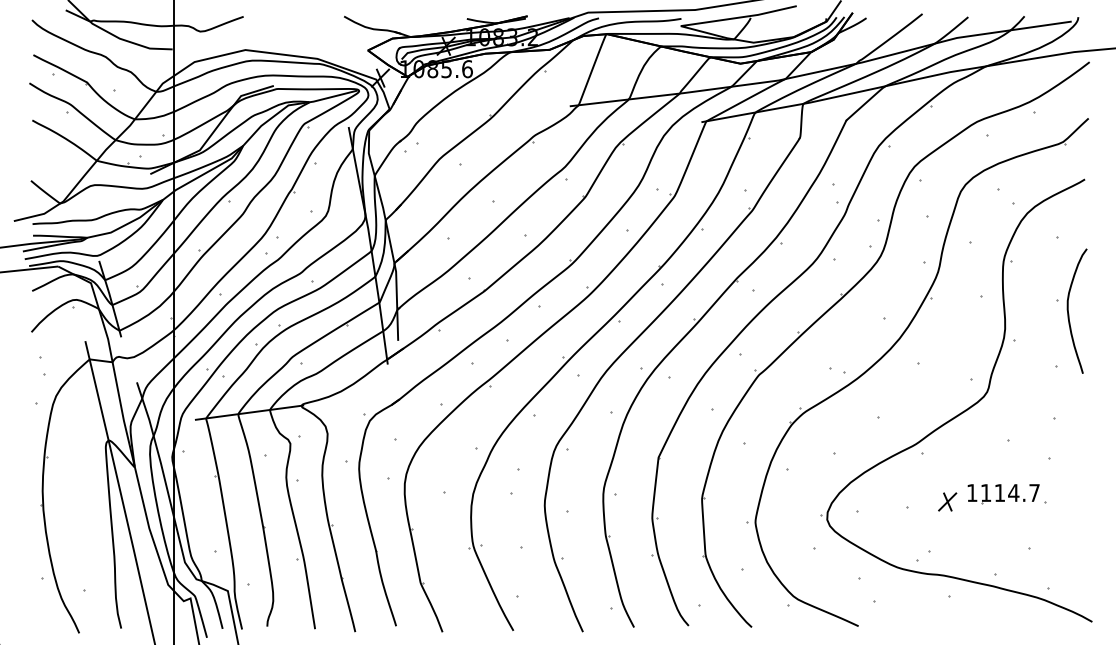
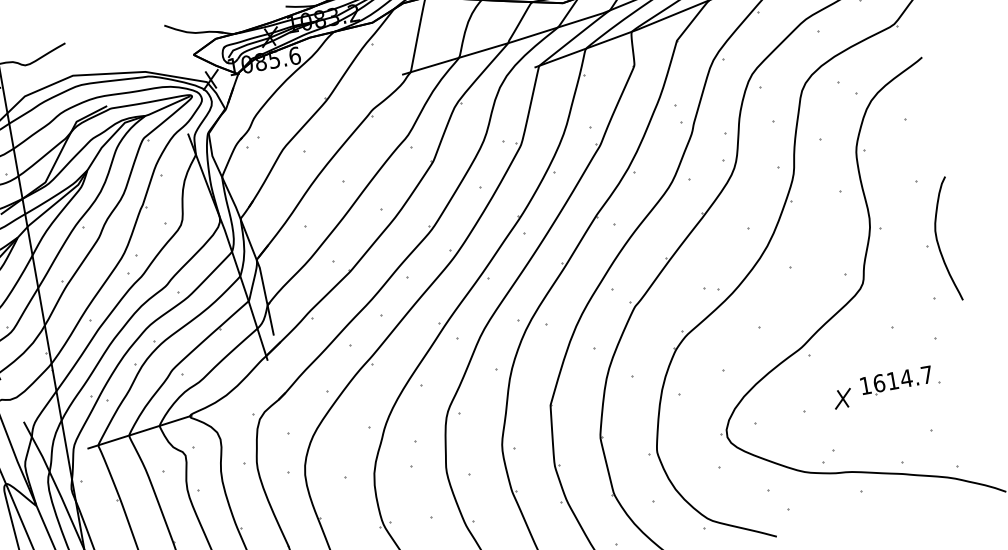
curve: (1069, 313) -> (939, 243), moved
text: (985, 493) -> (878, 383), 1114.7 -> 1614.7

